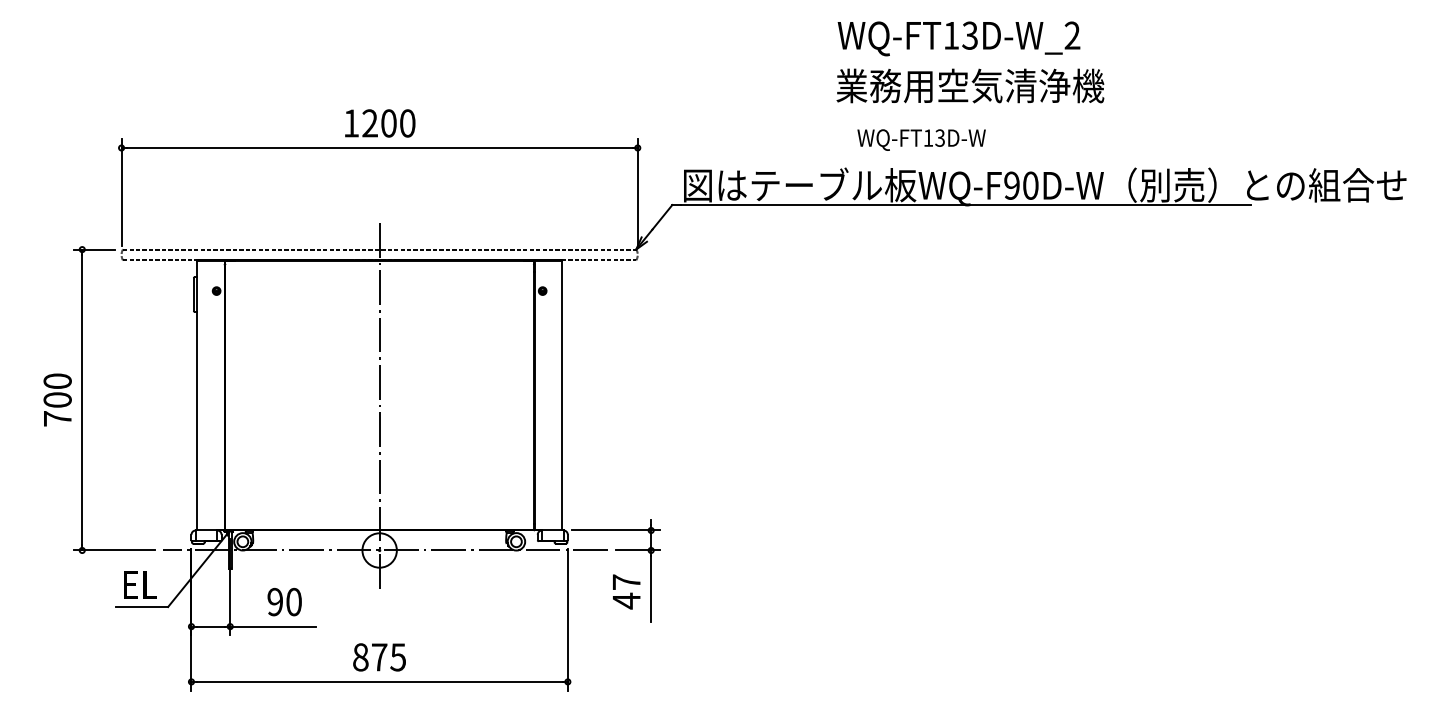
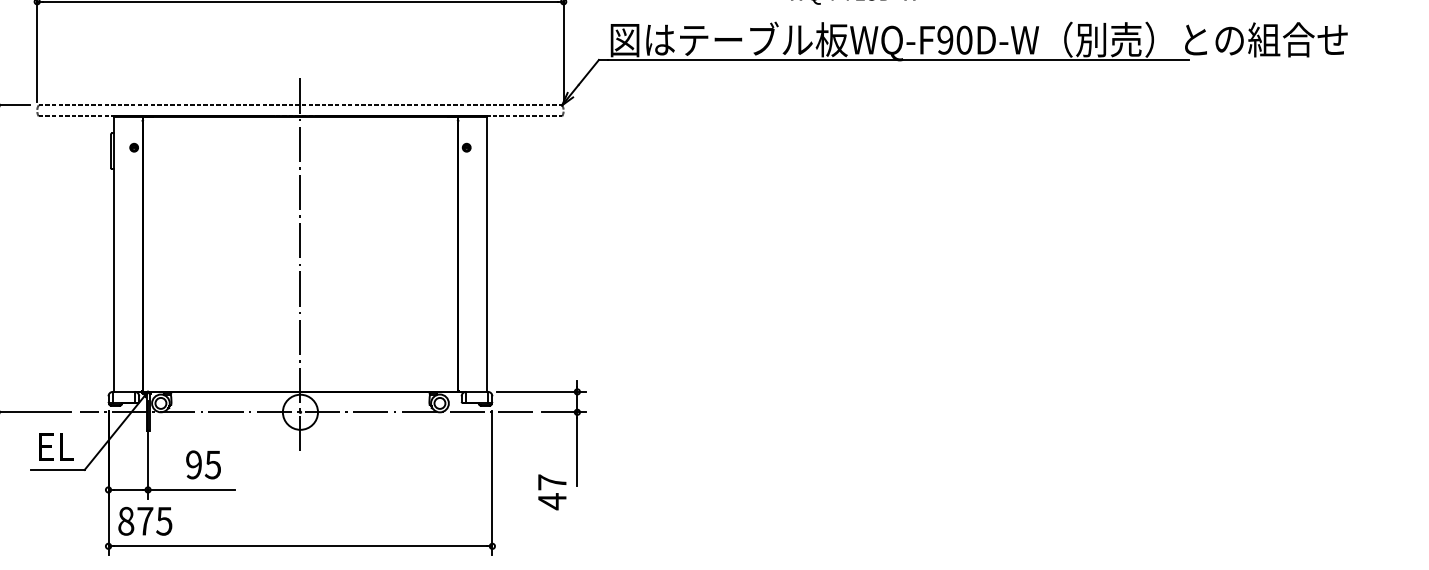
text: (626, 591) -> (552, 491), moved
text: (293, 601) -> (212, 464), 90 -> 95
text: (379, 657) -> (145, 521), moved

